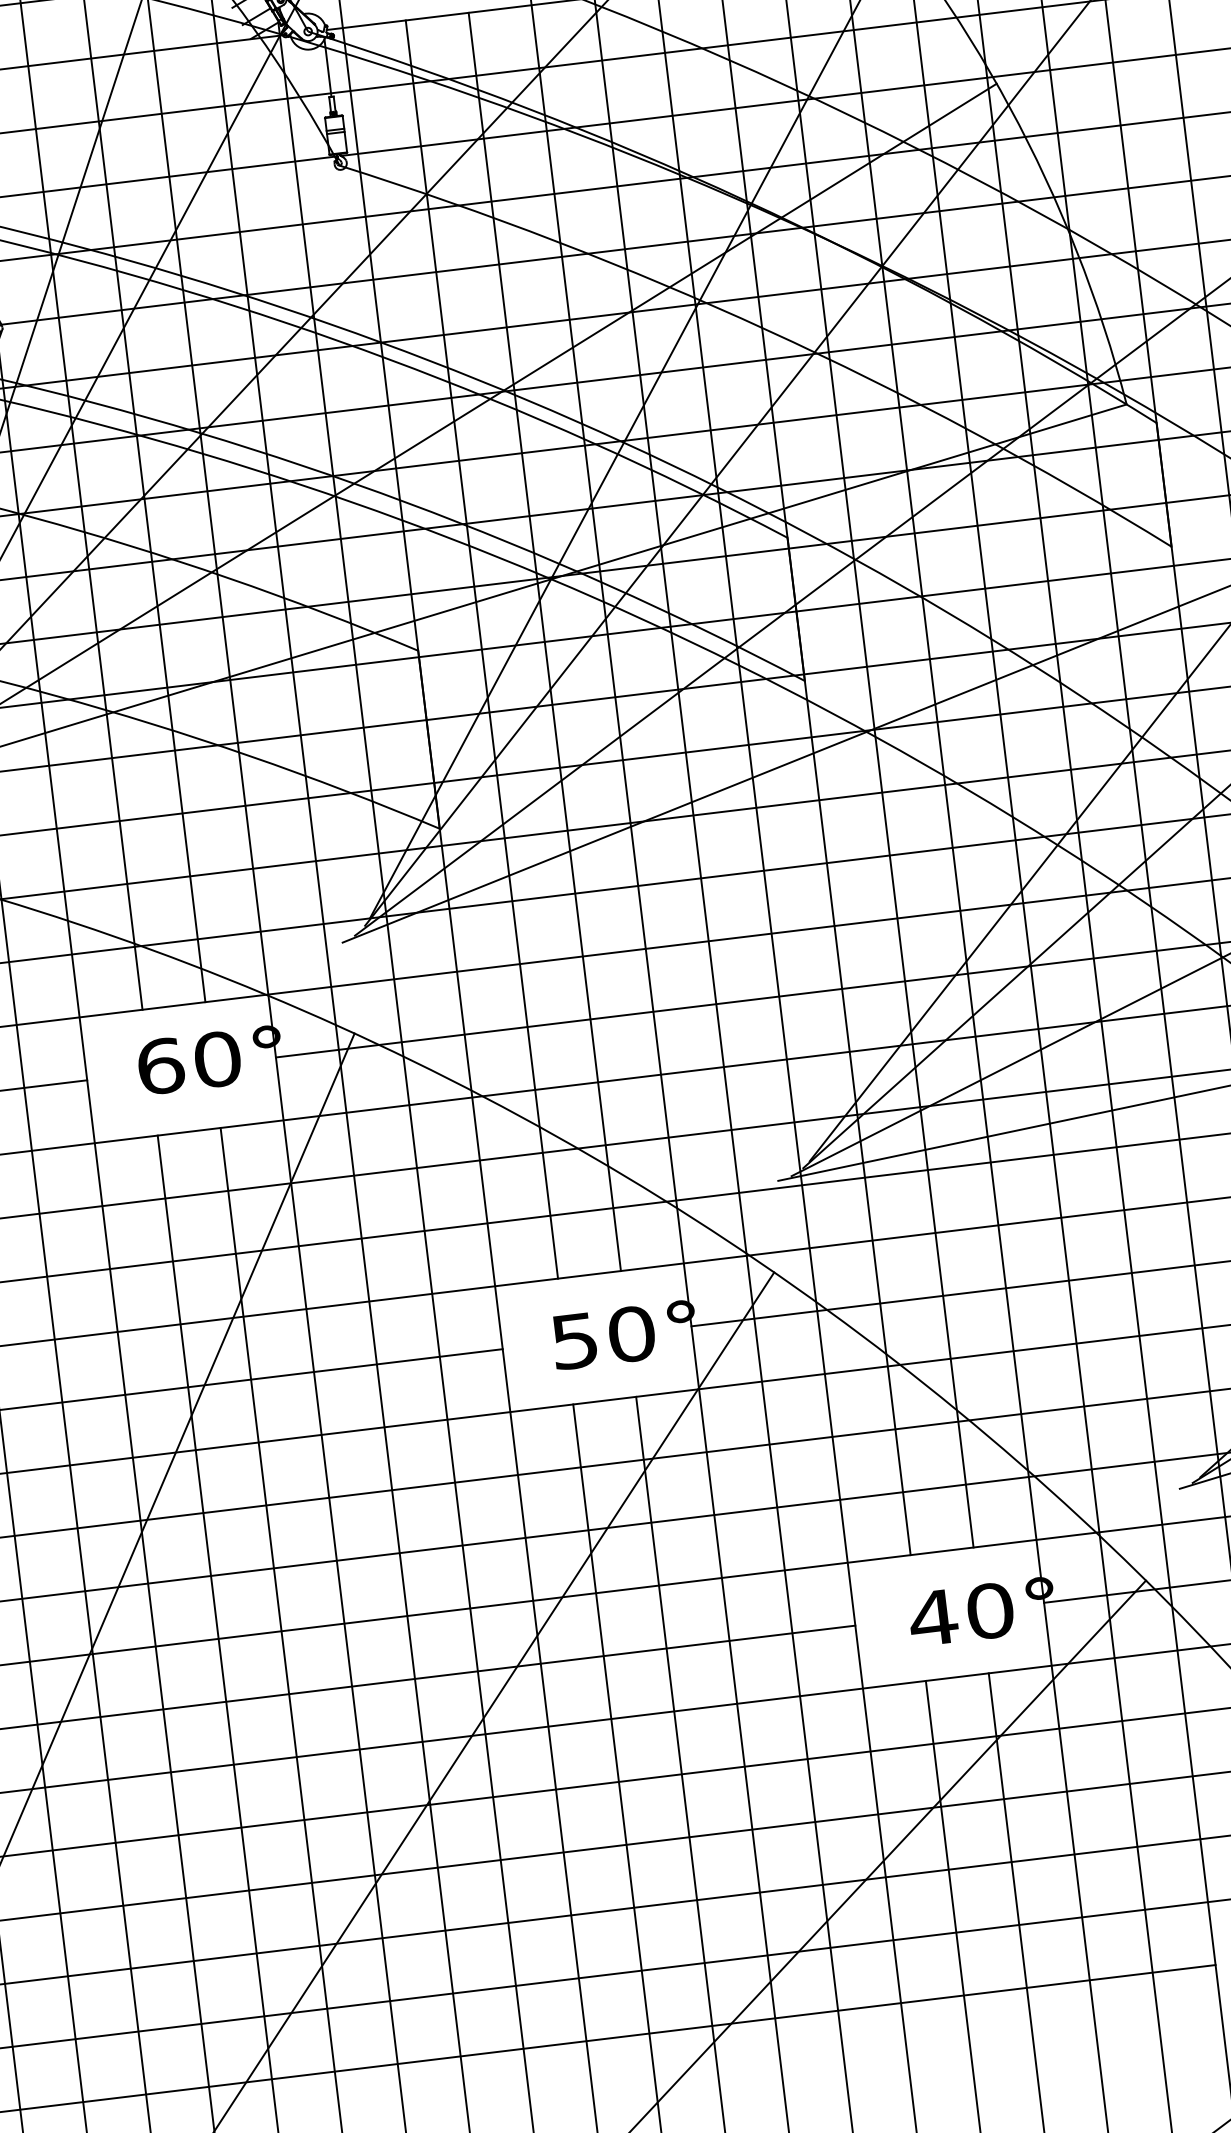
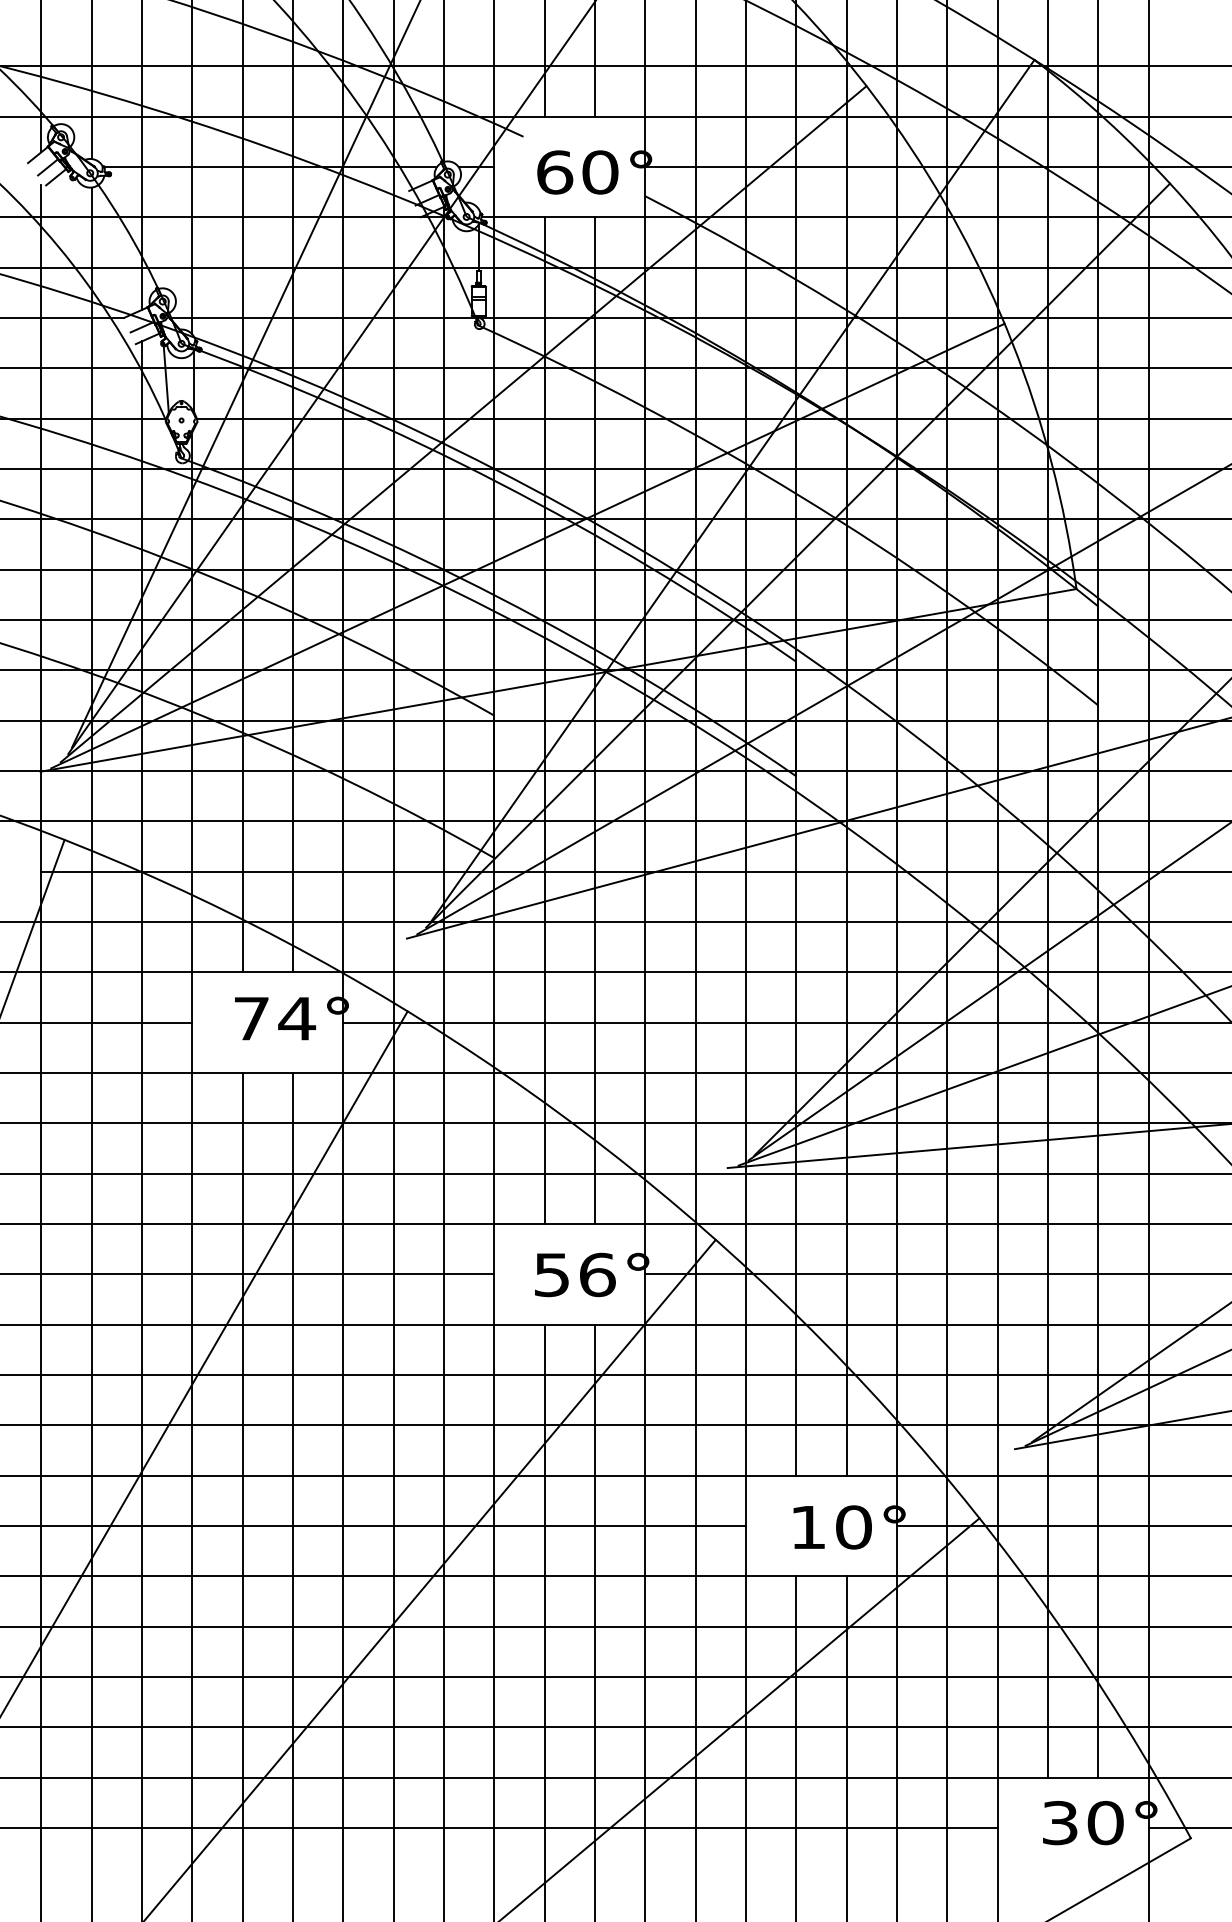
text: (190, 1062) -> (275, 1018), 60° -> 74°
text: (631, 1333) -> (597, 1274), 50° -> 56°
text: (933, 1617) -> (808, 1527), 40° -> 10°

